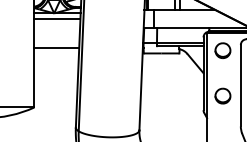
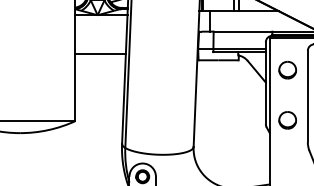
line: (57, 18) -> (101, 21), removed
part: (222, 50) -> (287, 70), moved
part: (222, 96) -> (287, 120), moved

